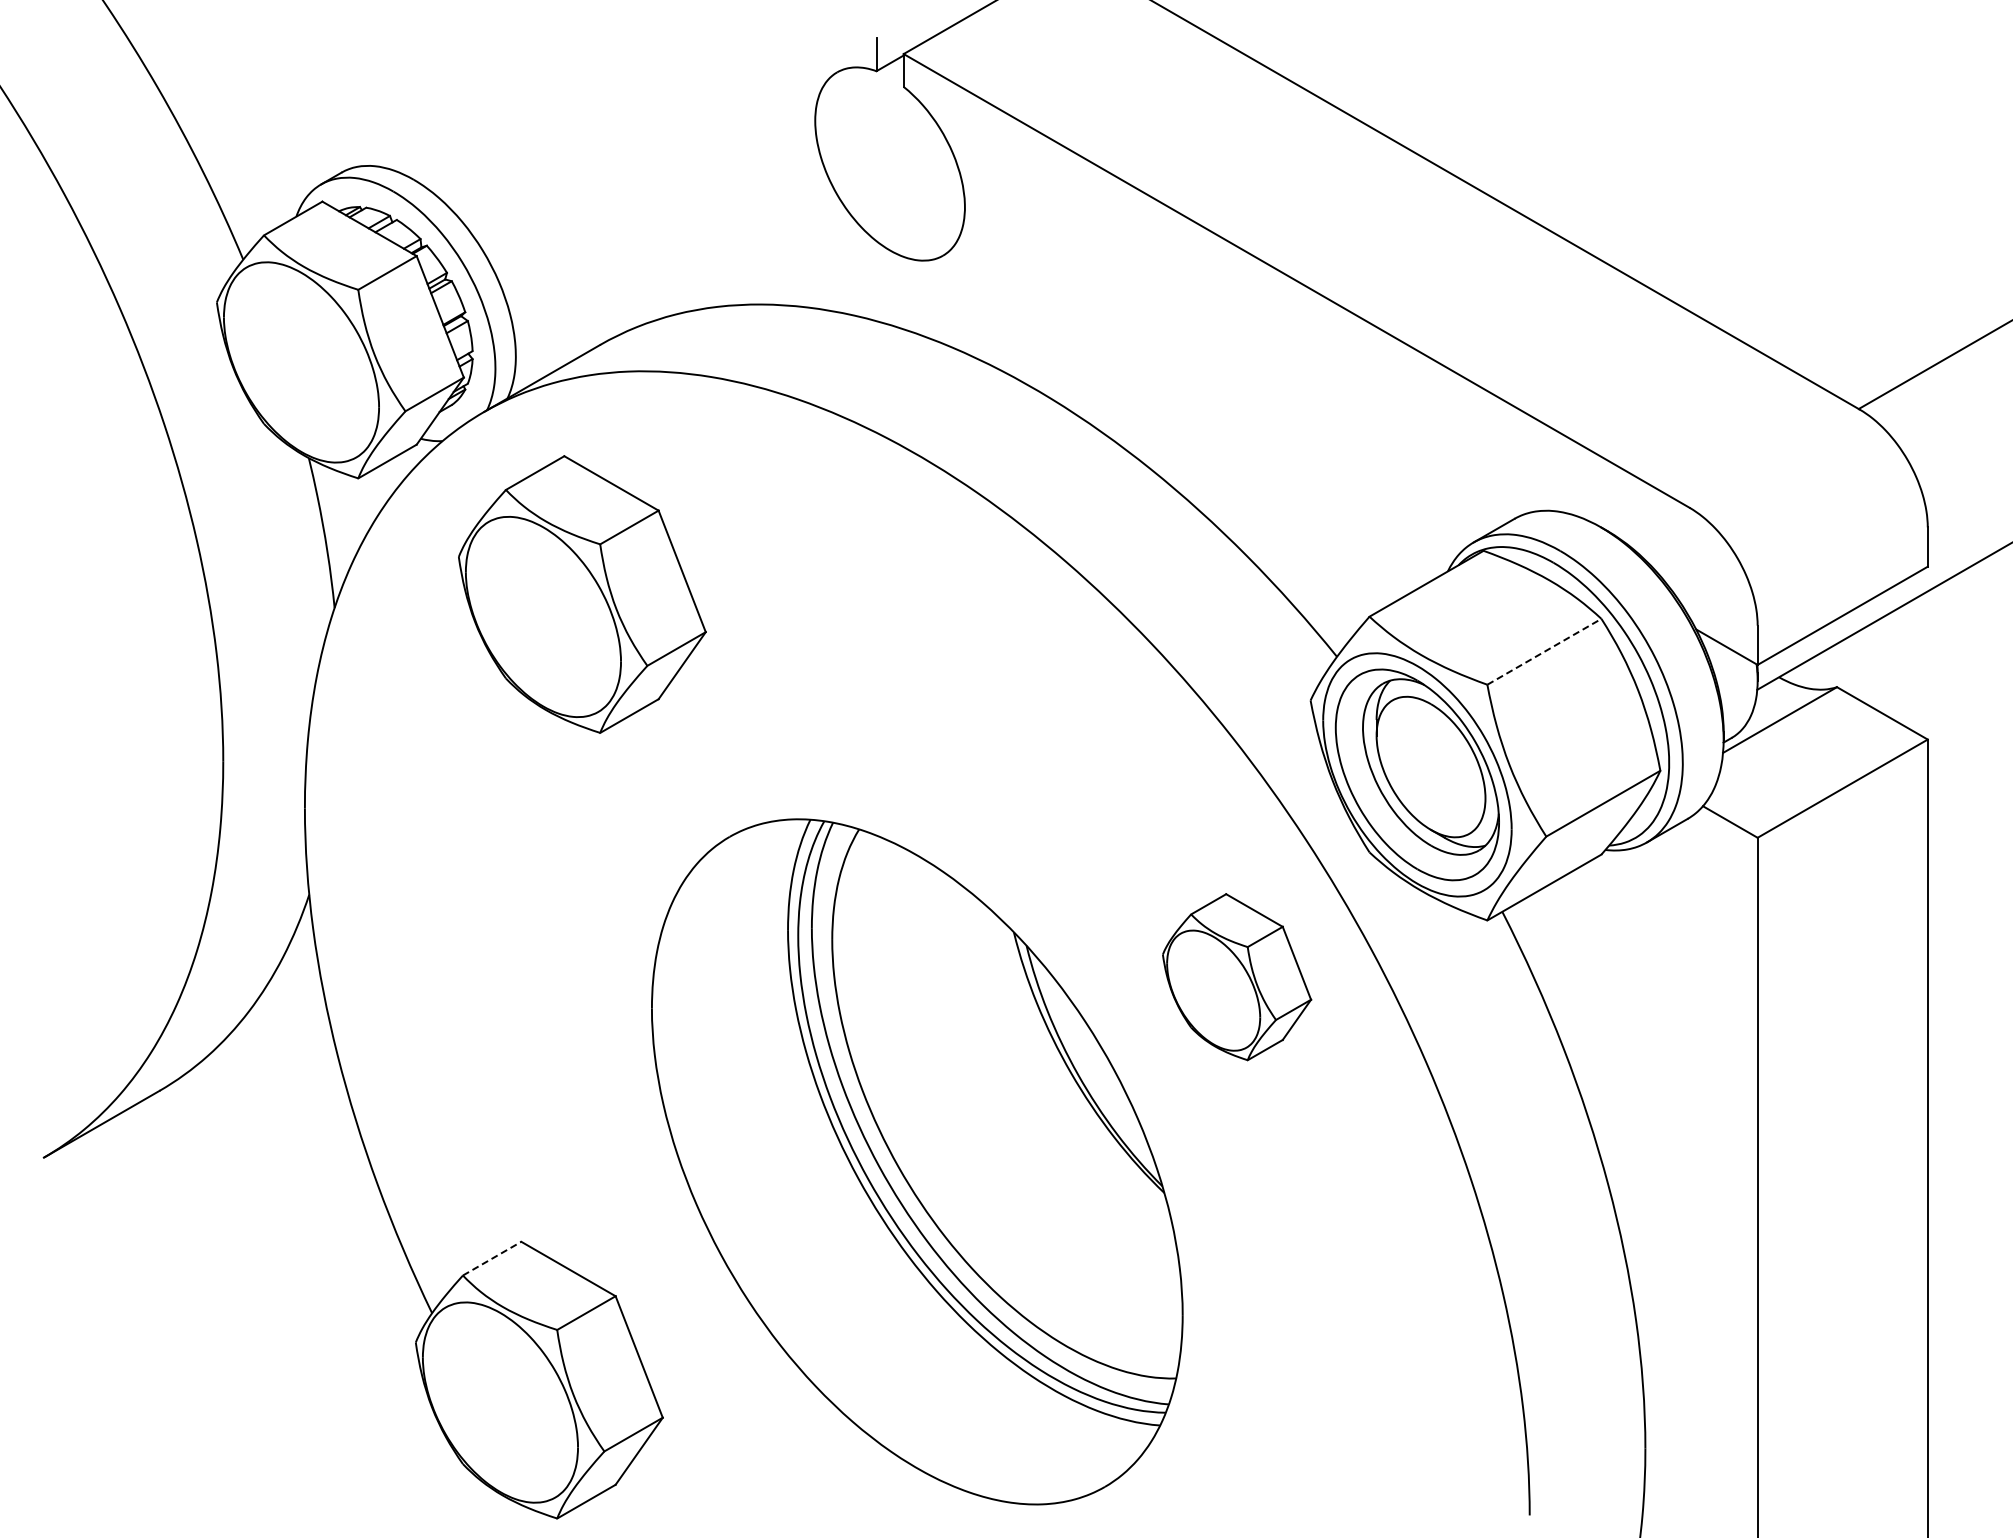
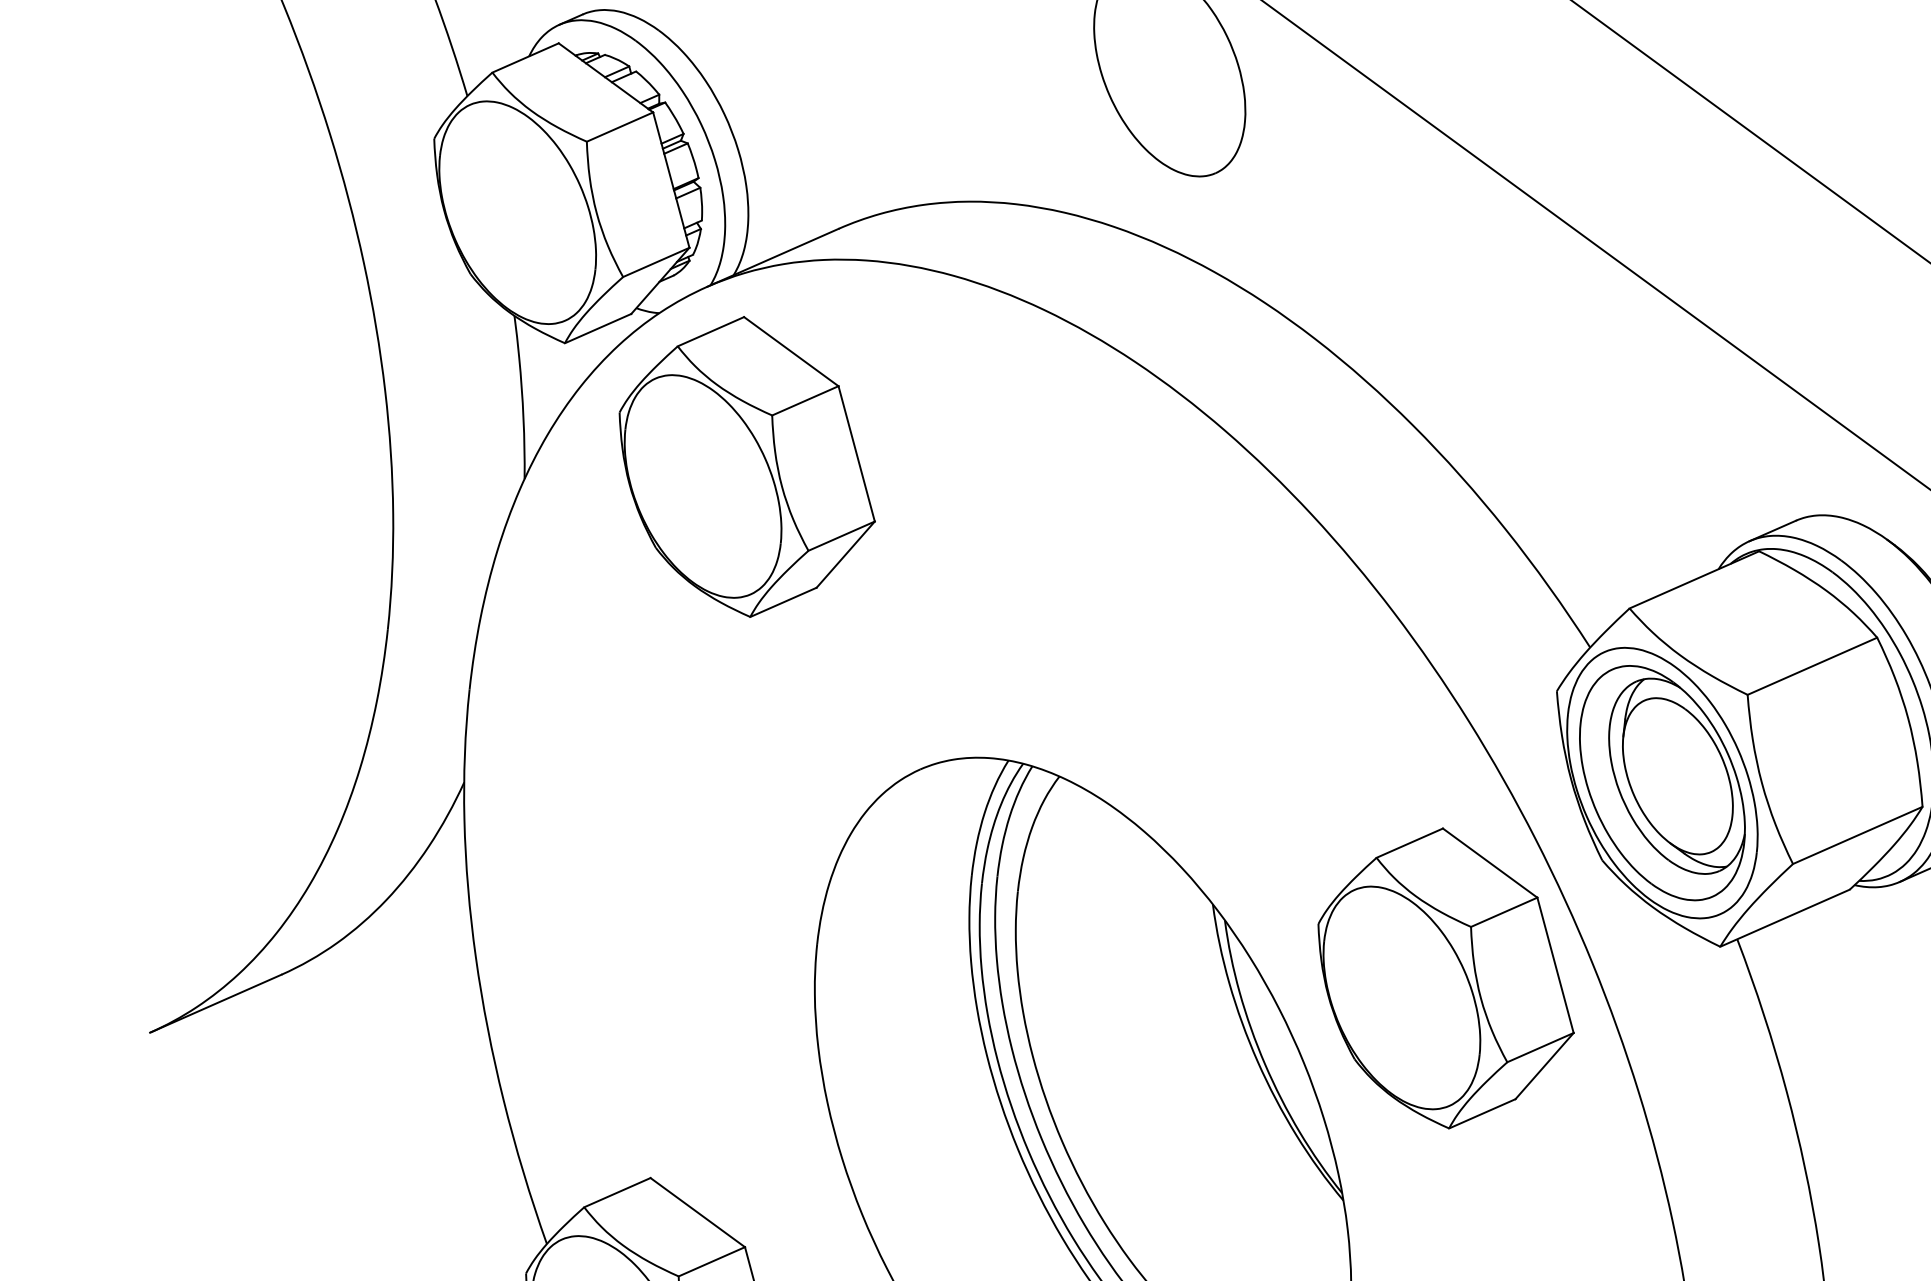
part: (582, 594) -> (747, 466), moved
line: (1544, 651) -> (1812, 665), dashed -> solid
part: (1236, 976) -> (1445, 977), size x1.67
line: (492, 1258) -> (617, 1192), dashed -> solid

